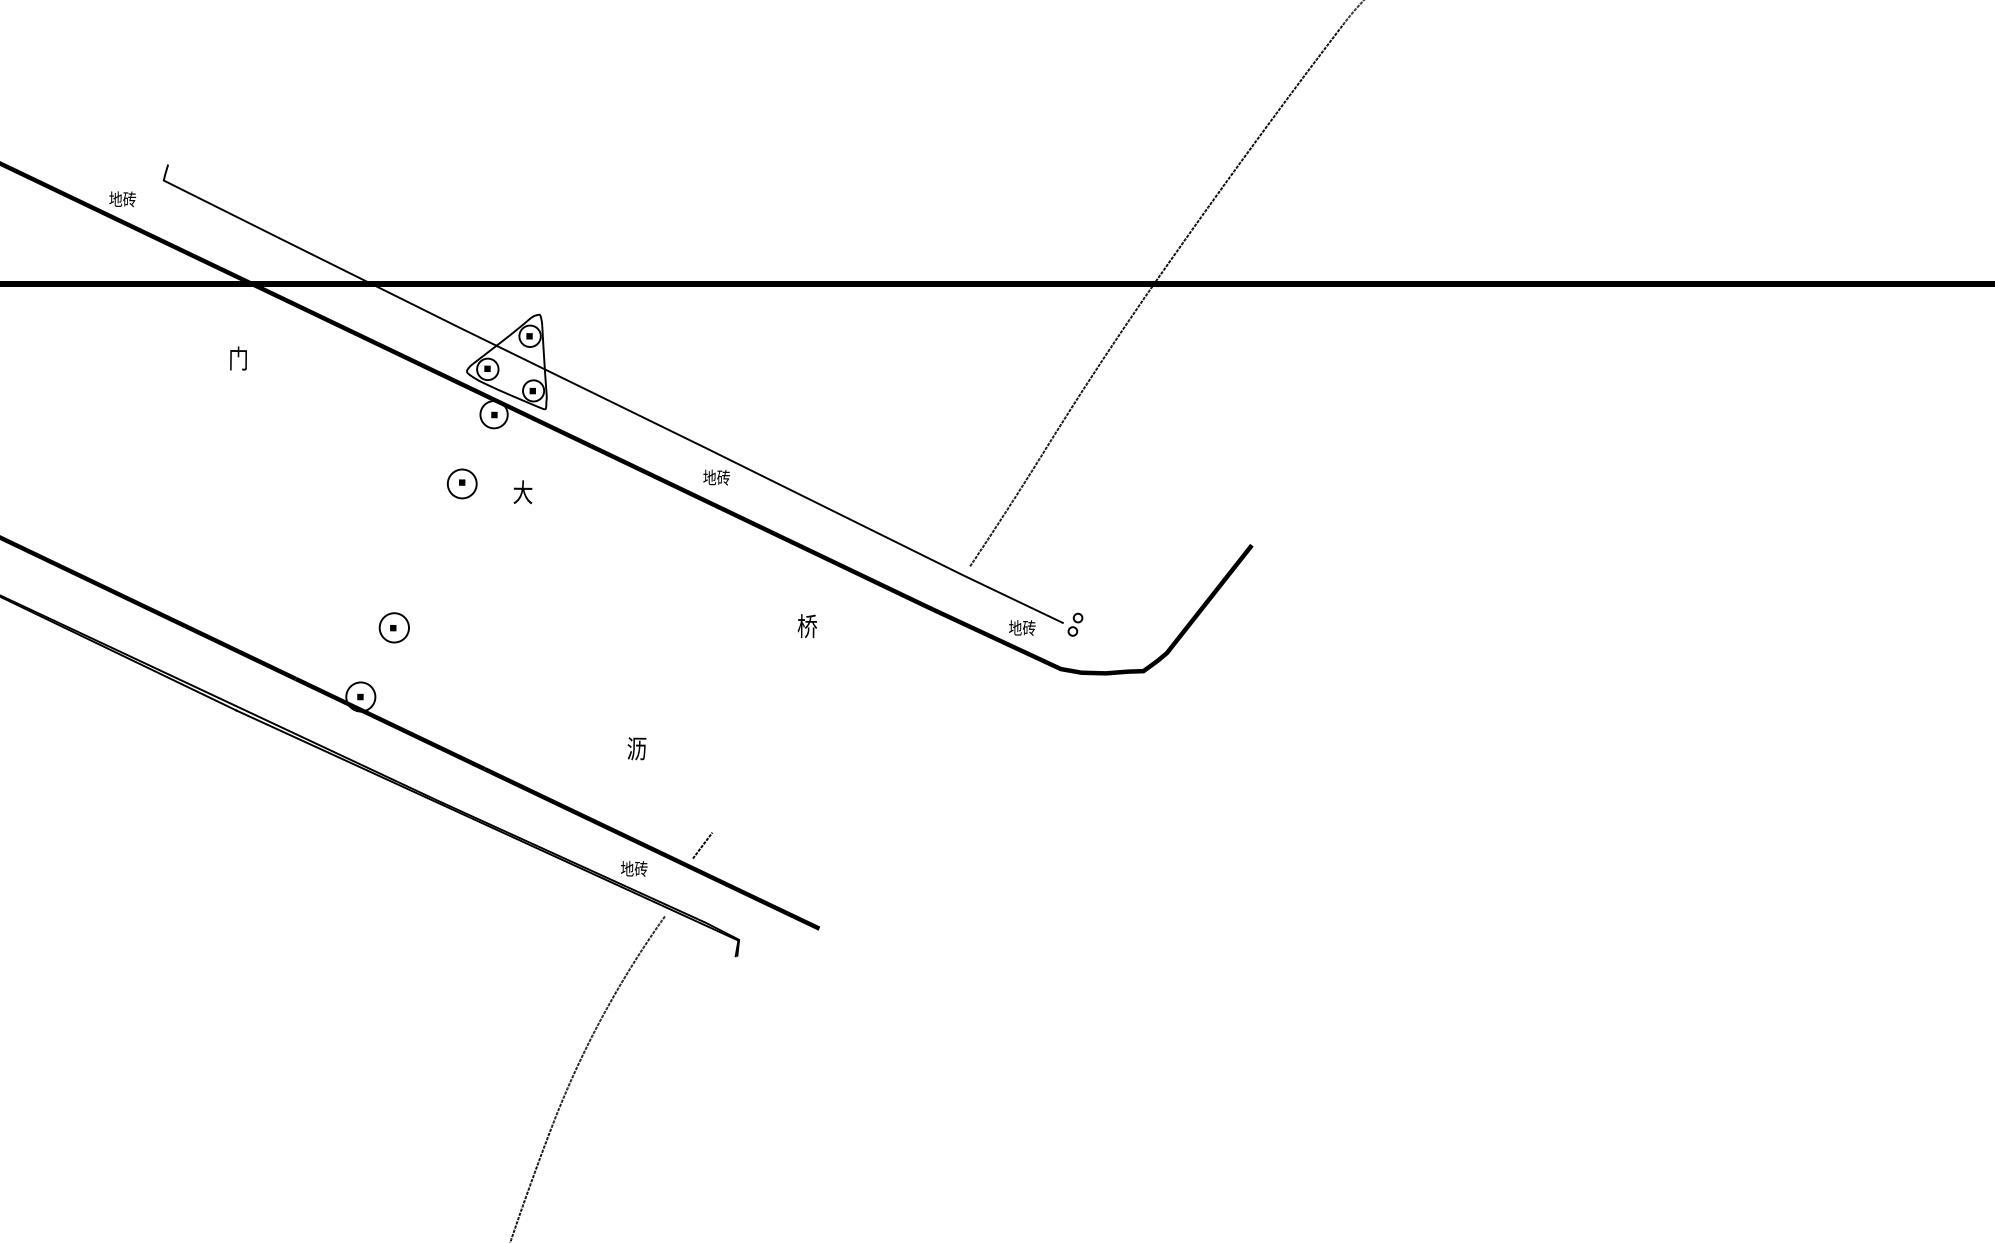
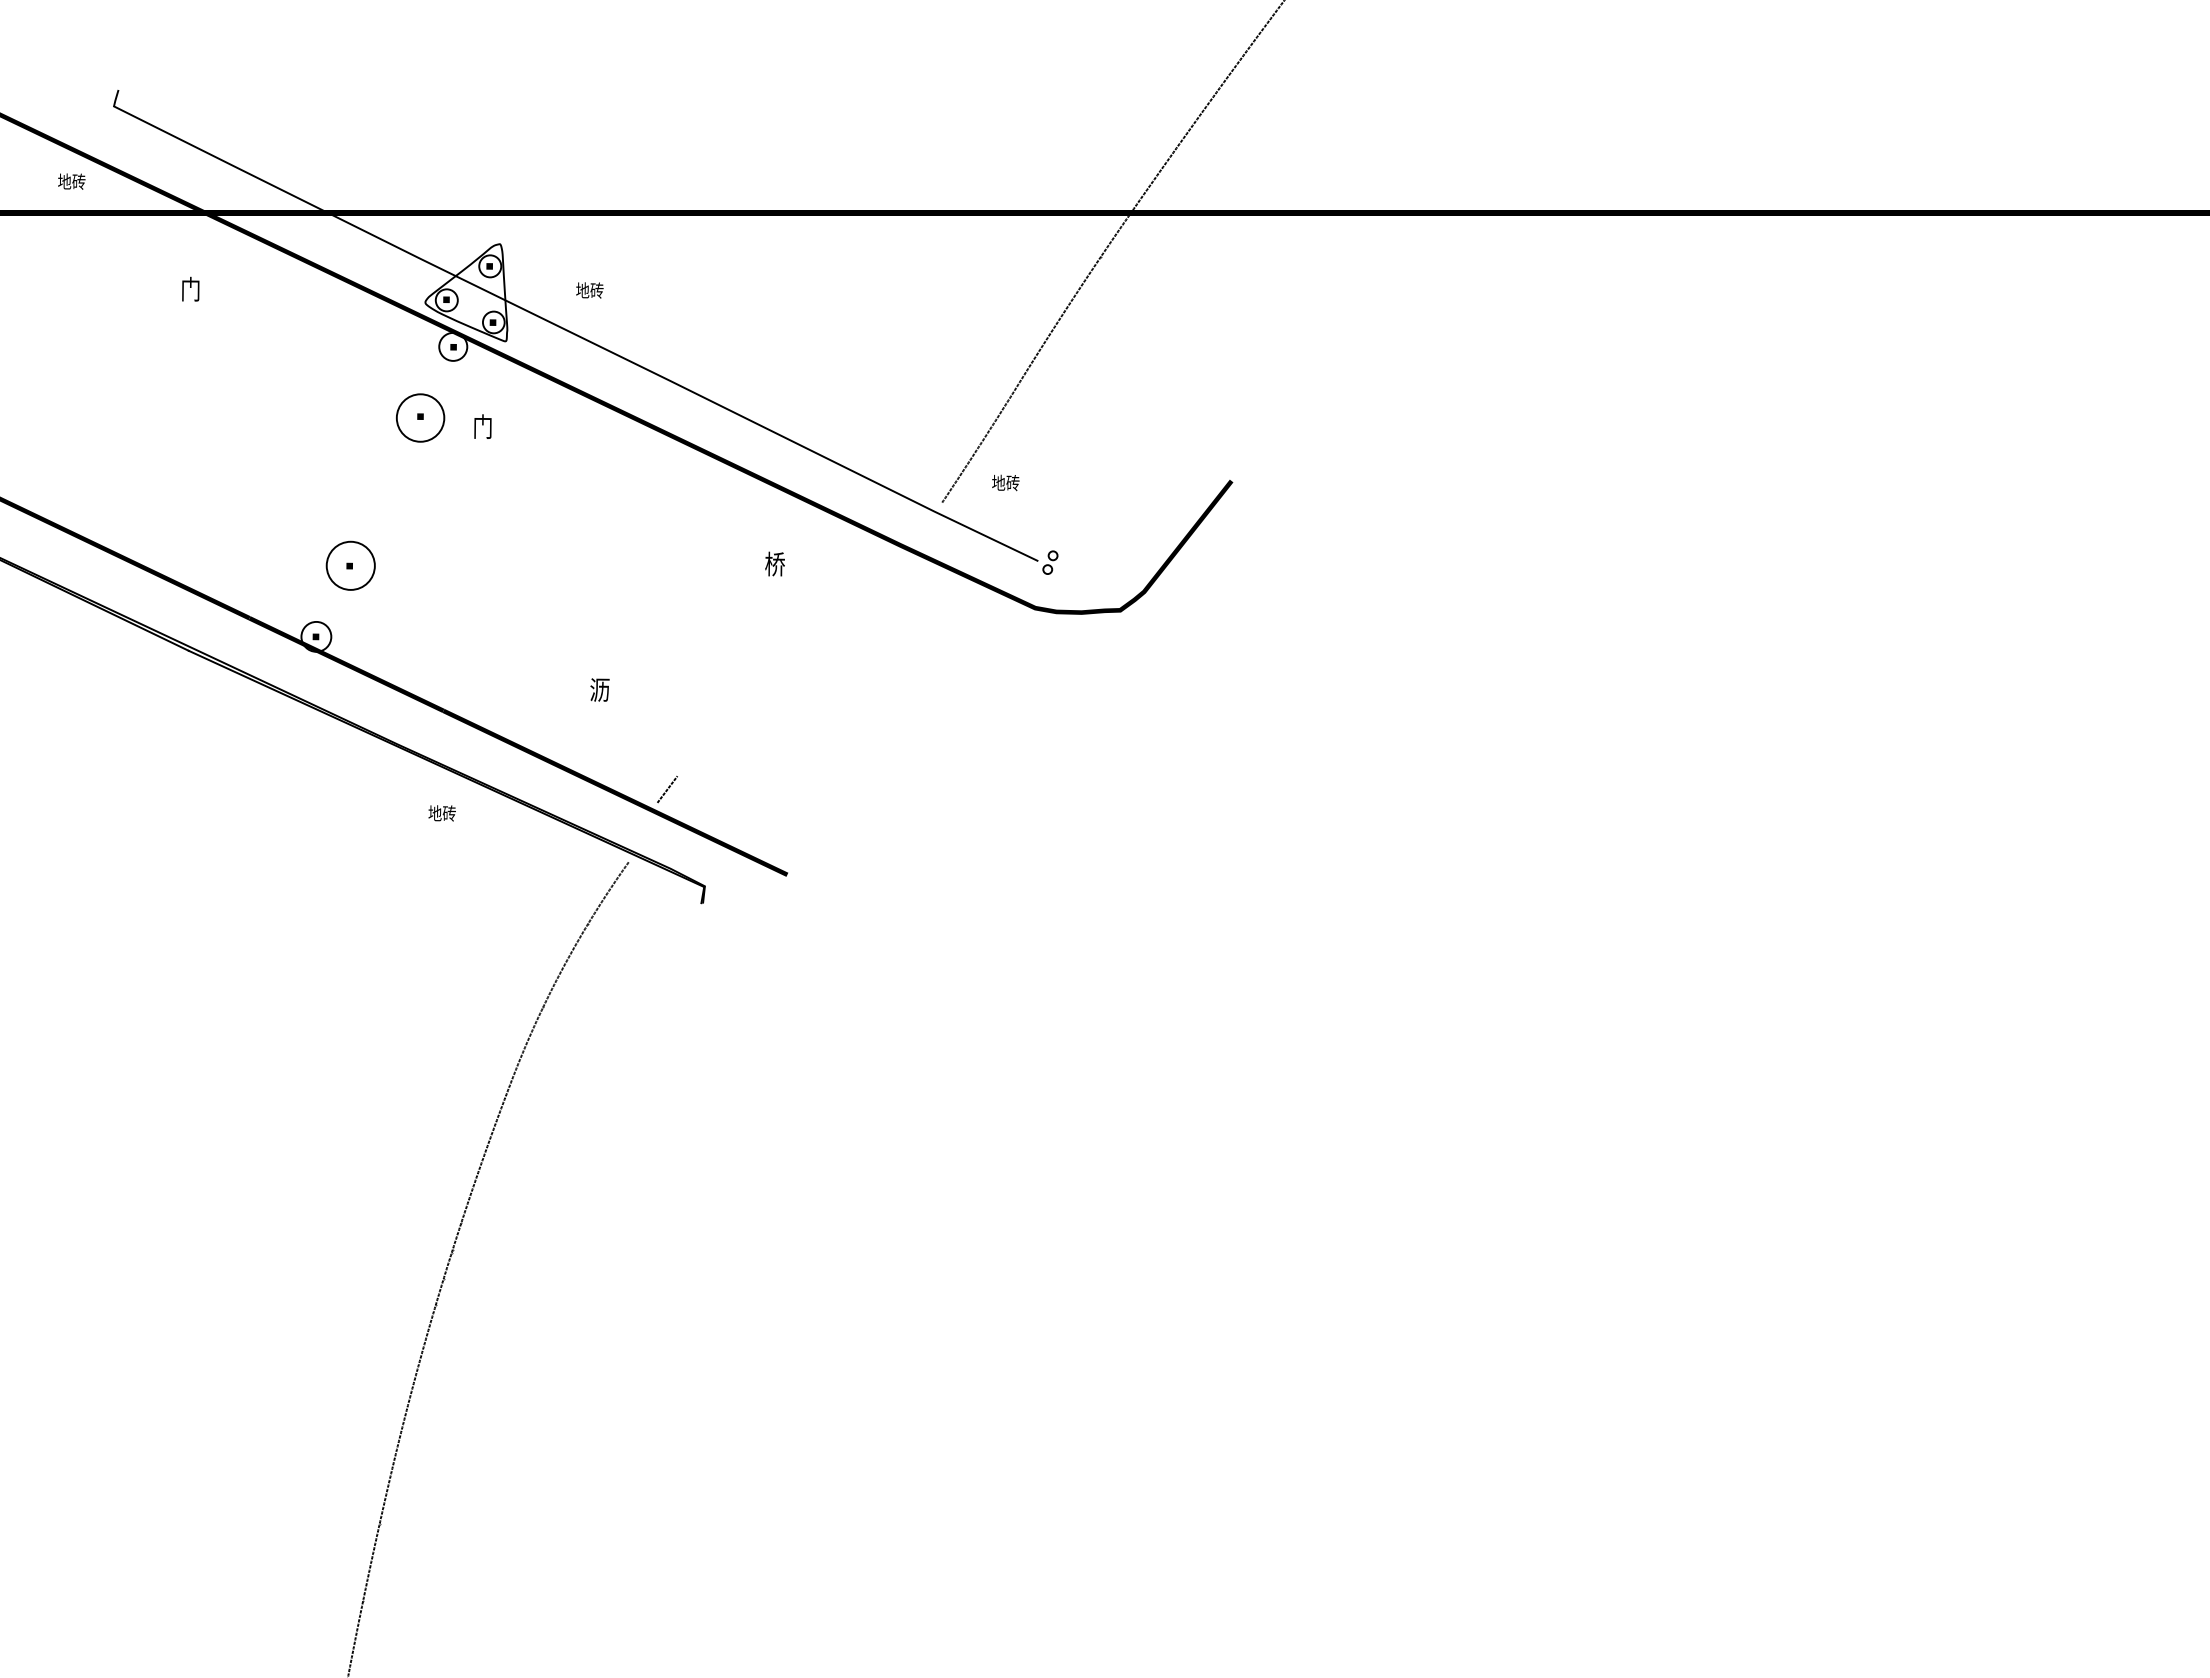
text: (122, 199) -> (71, 181), moved
text: (716, 477) -> (589, 290), moved
circle: (462, 483) -> (420, 417), size x1.6
text: (522, 492) -> (482, 426), 大 -> 门
circle: (394, 627) -> (350, 565), size x1.6
text: (1022, 627) -> (1005, 482), moved
text: (633, 868) -> (441, 813), moved

